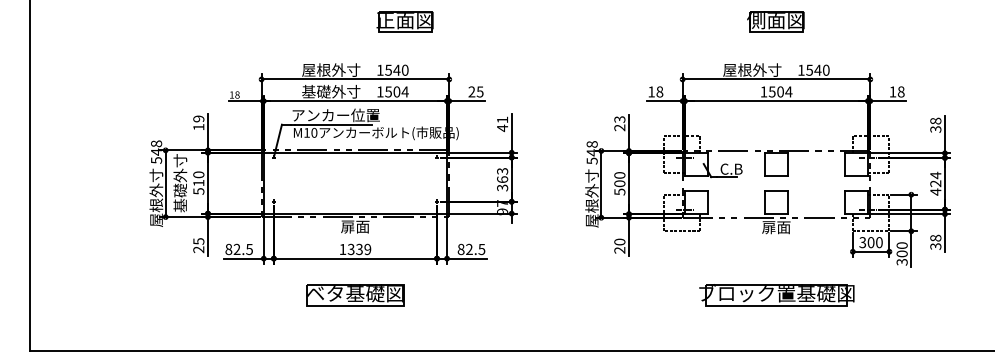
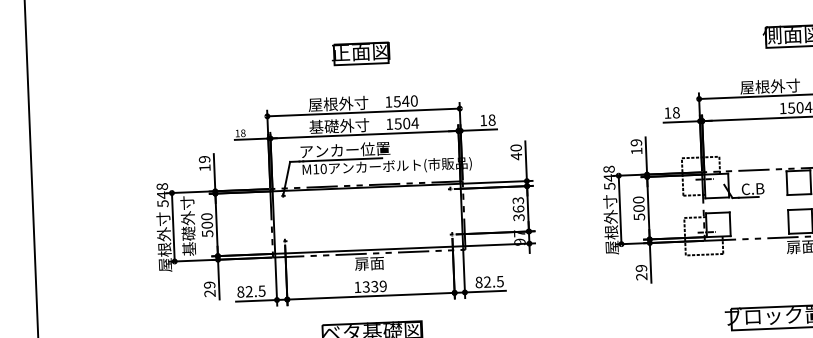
part: (404, 21) -> (360, 53), moved
text: (475, 91) -> (487, 119), 25 -> 18
text: (502, 119) -> (516, 147), 41 -> 40
text: (619, 123) -> (636, 146), 23 -> 19
text: (198, 182) -> (206, 224), 510 -> 500
text: (198, 241) -> (209, 285), 25 -> 29
text: (619, 241) -> (641, 267), 20 -> 29

